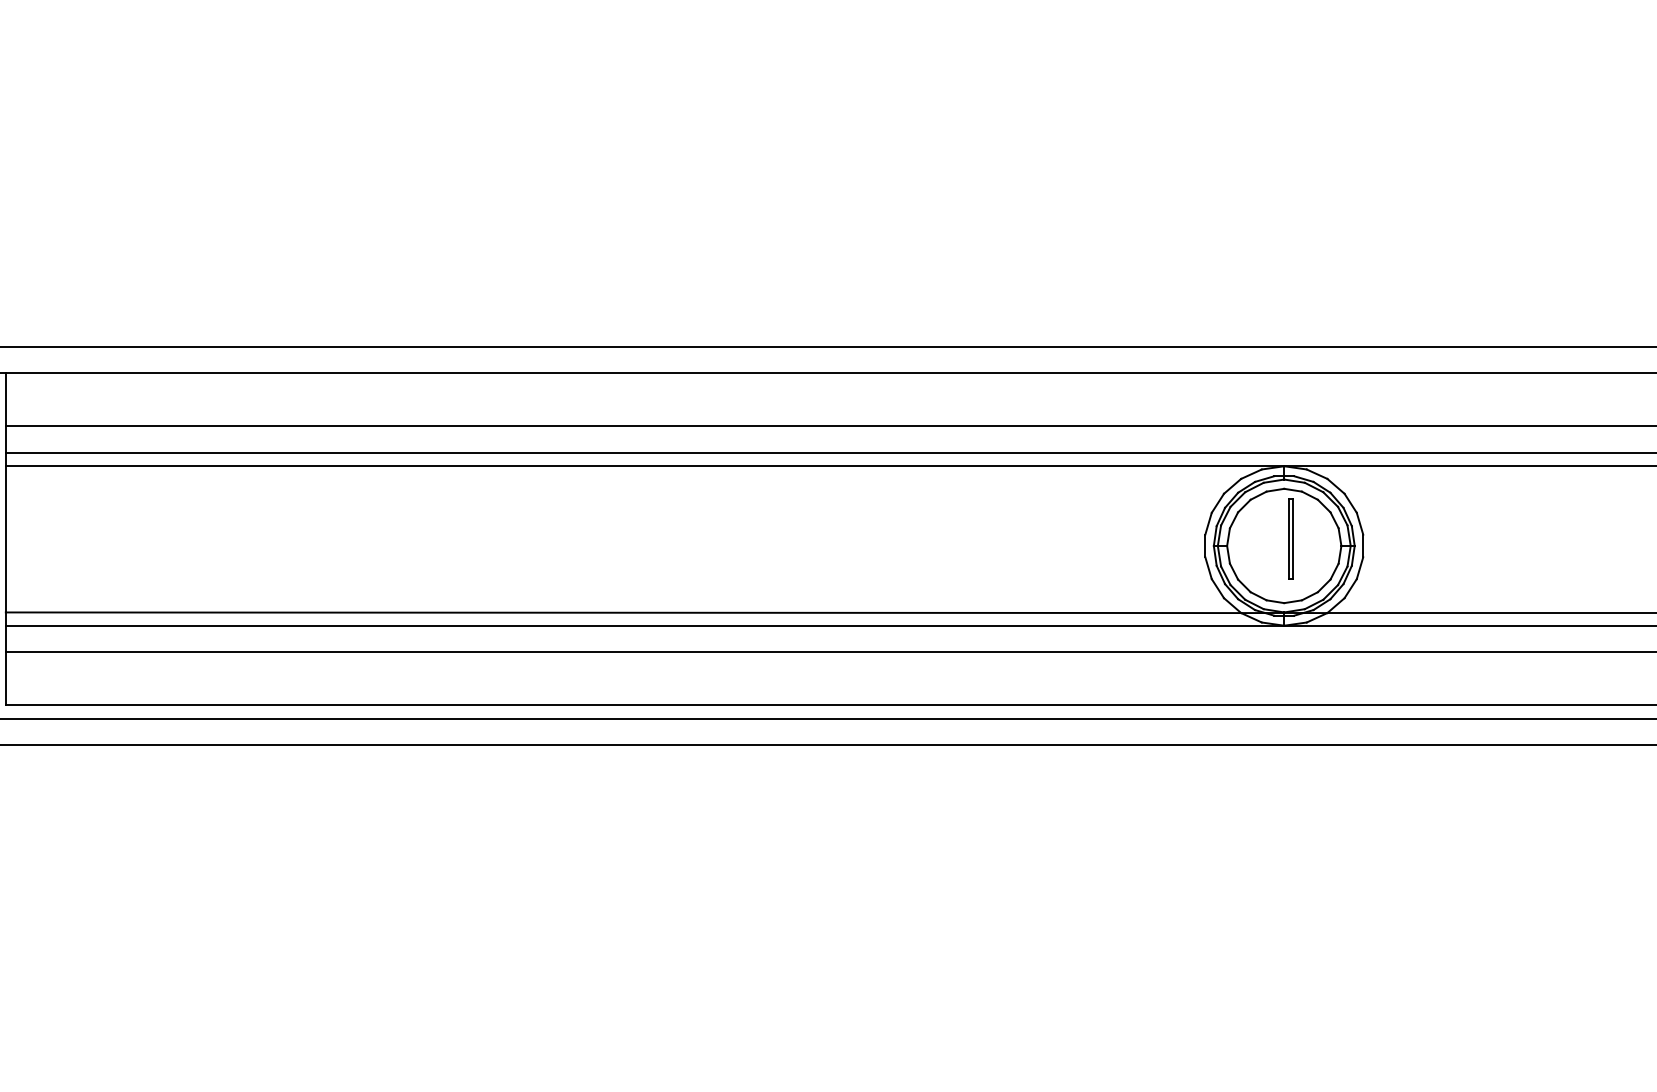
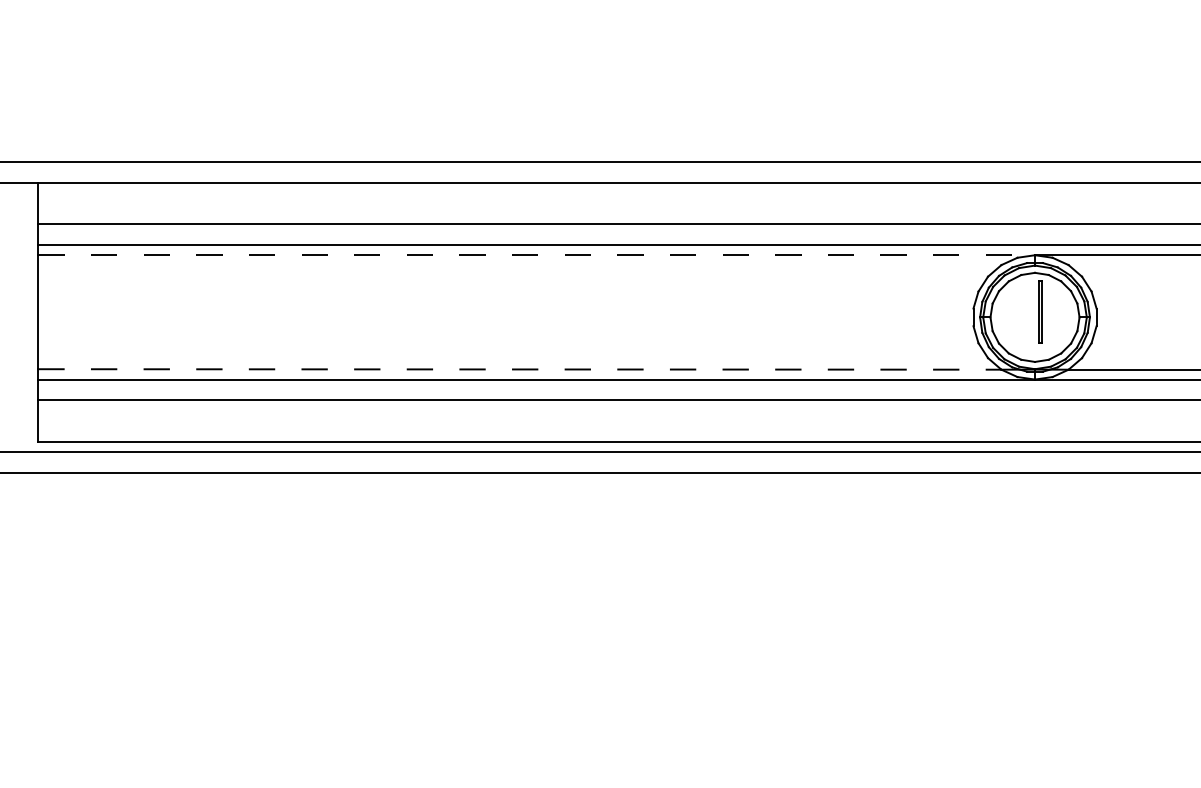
line: (645, 466) -> (537, 255), solid -> dashed
line: (623, 612) -> (519, 369), solid -> dashed

